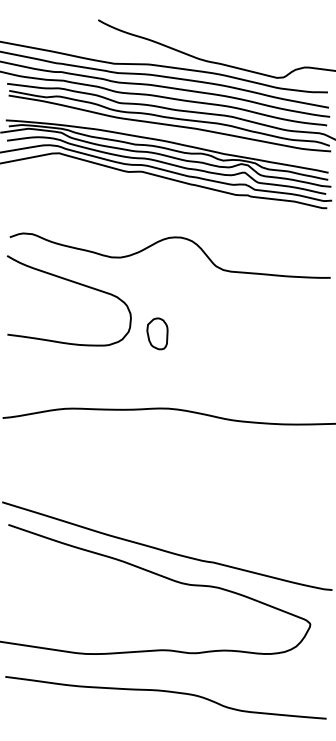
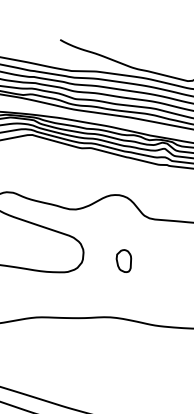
part: (157, 333) -> (123, 260), moved

